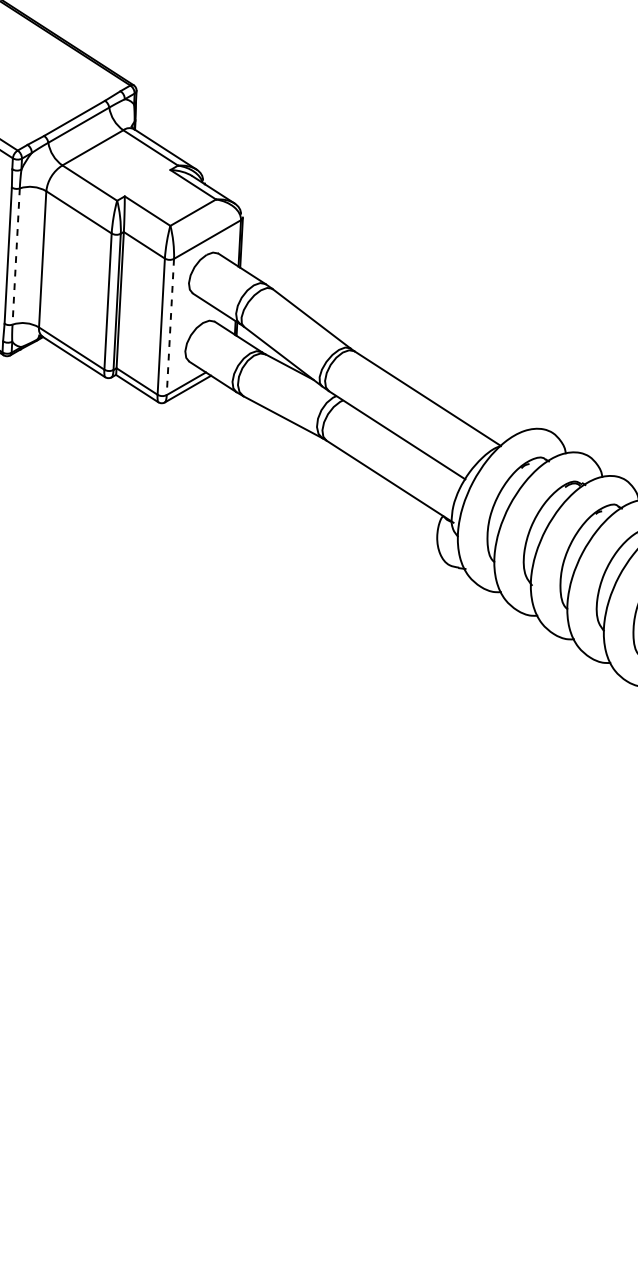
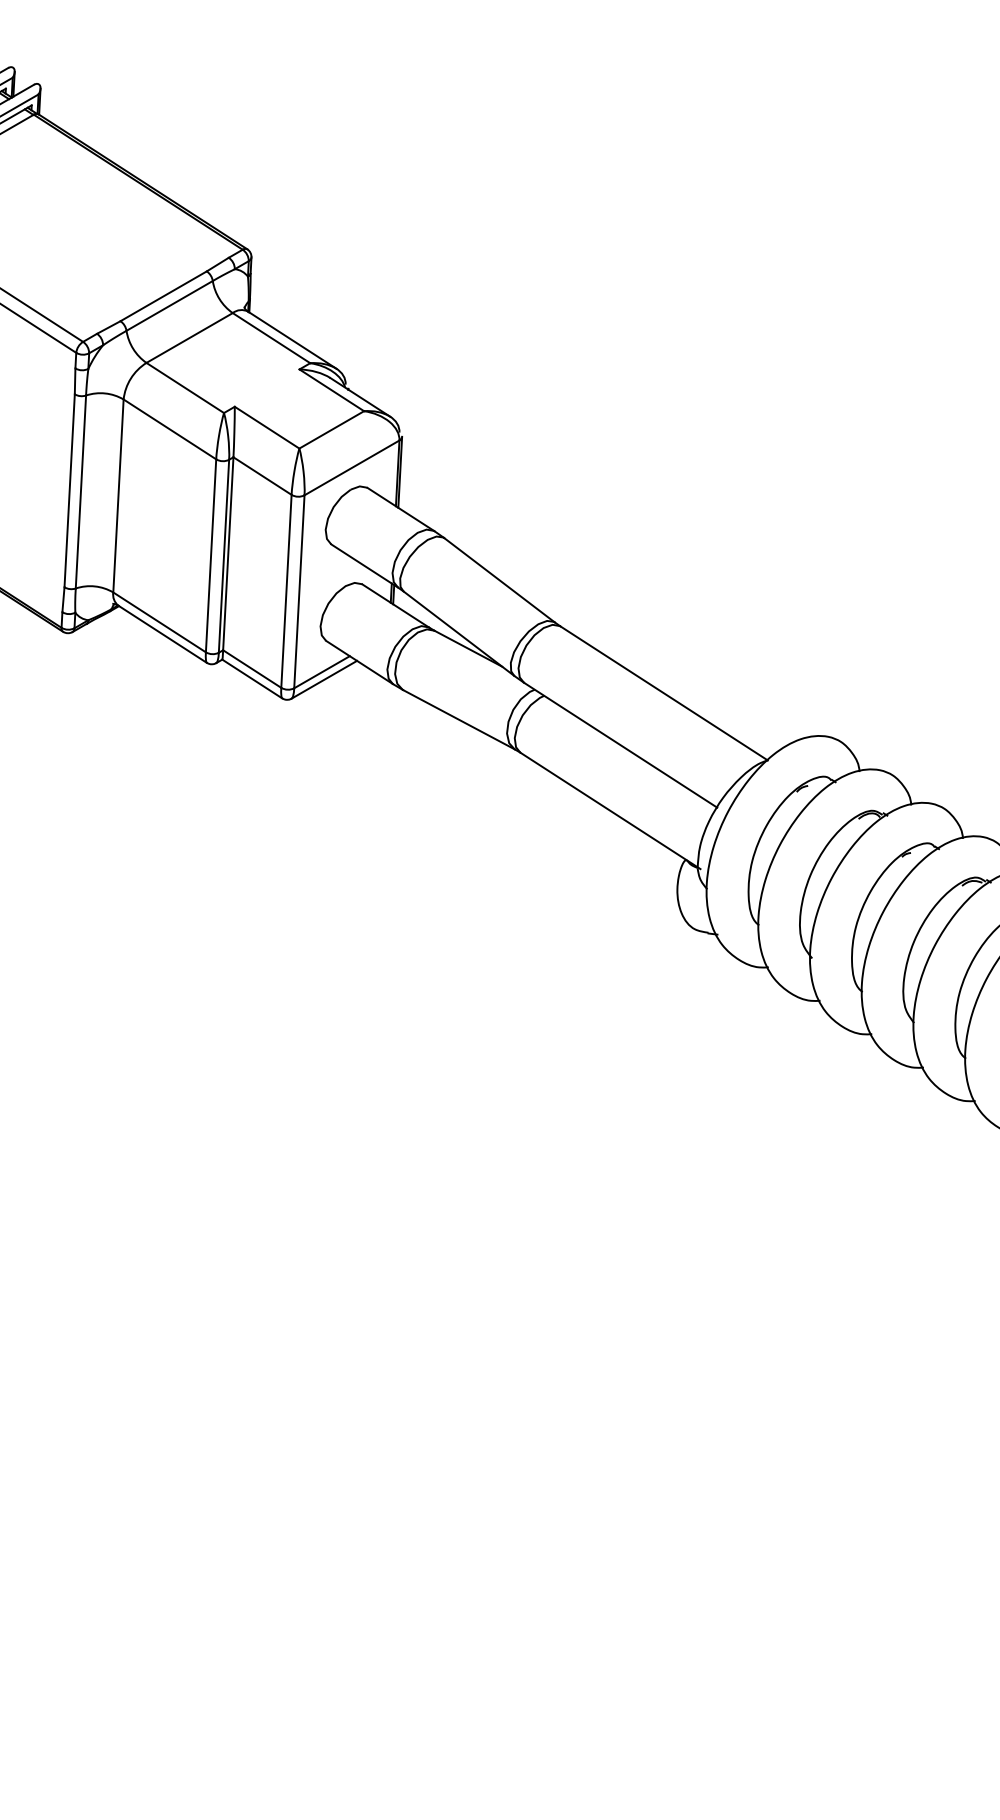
line: (15, 256) -> (80, 492), dashed -> solid
line: (170, 326) -> (299, 591), dashed -> solid

